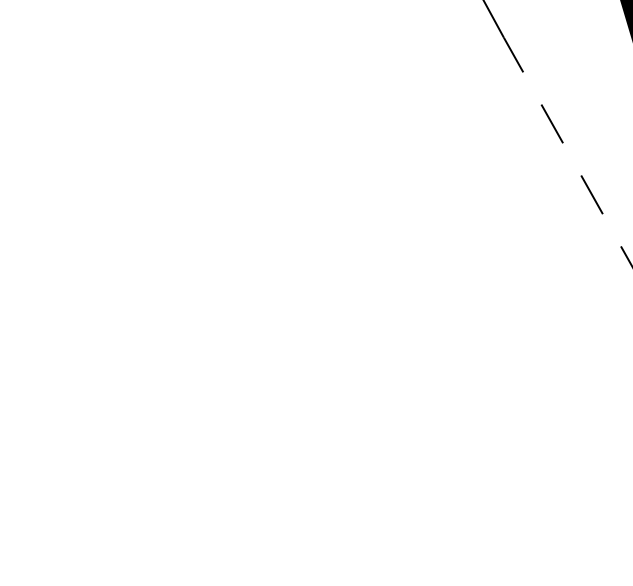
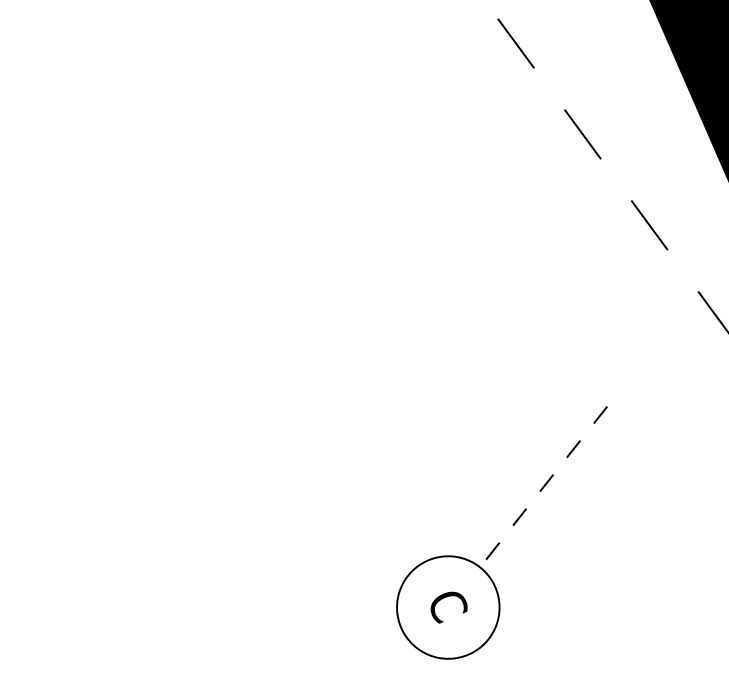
part: (500, 475) -> (504, 536), added

